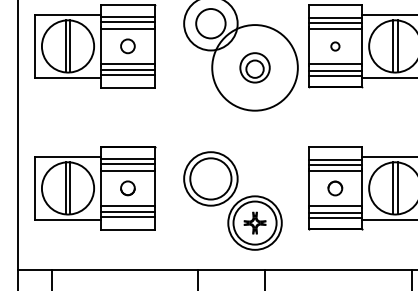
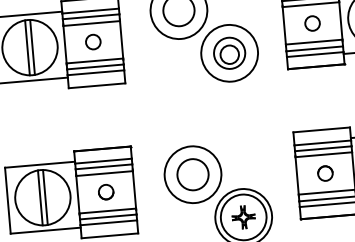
part: (335, 46) -> (312, 23), size x1.67
circle: (254, 67) -> (229, 52), size x0.62
circle: (210, 178) -> (192, 174), size x0.71

